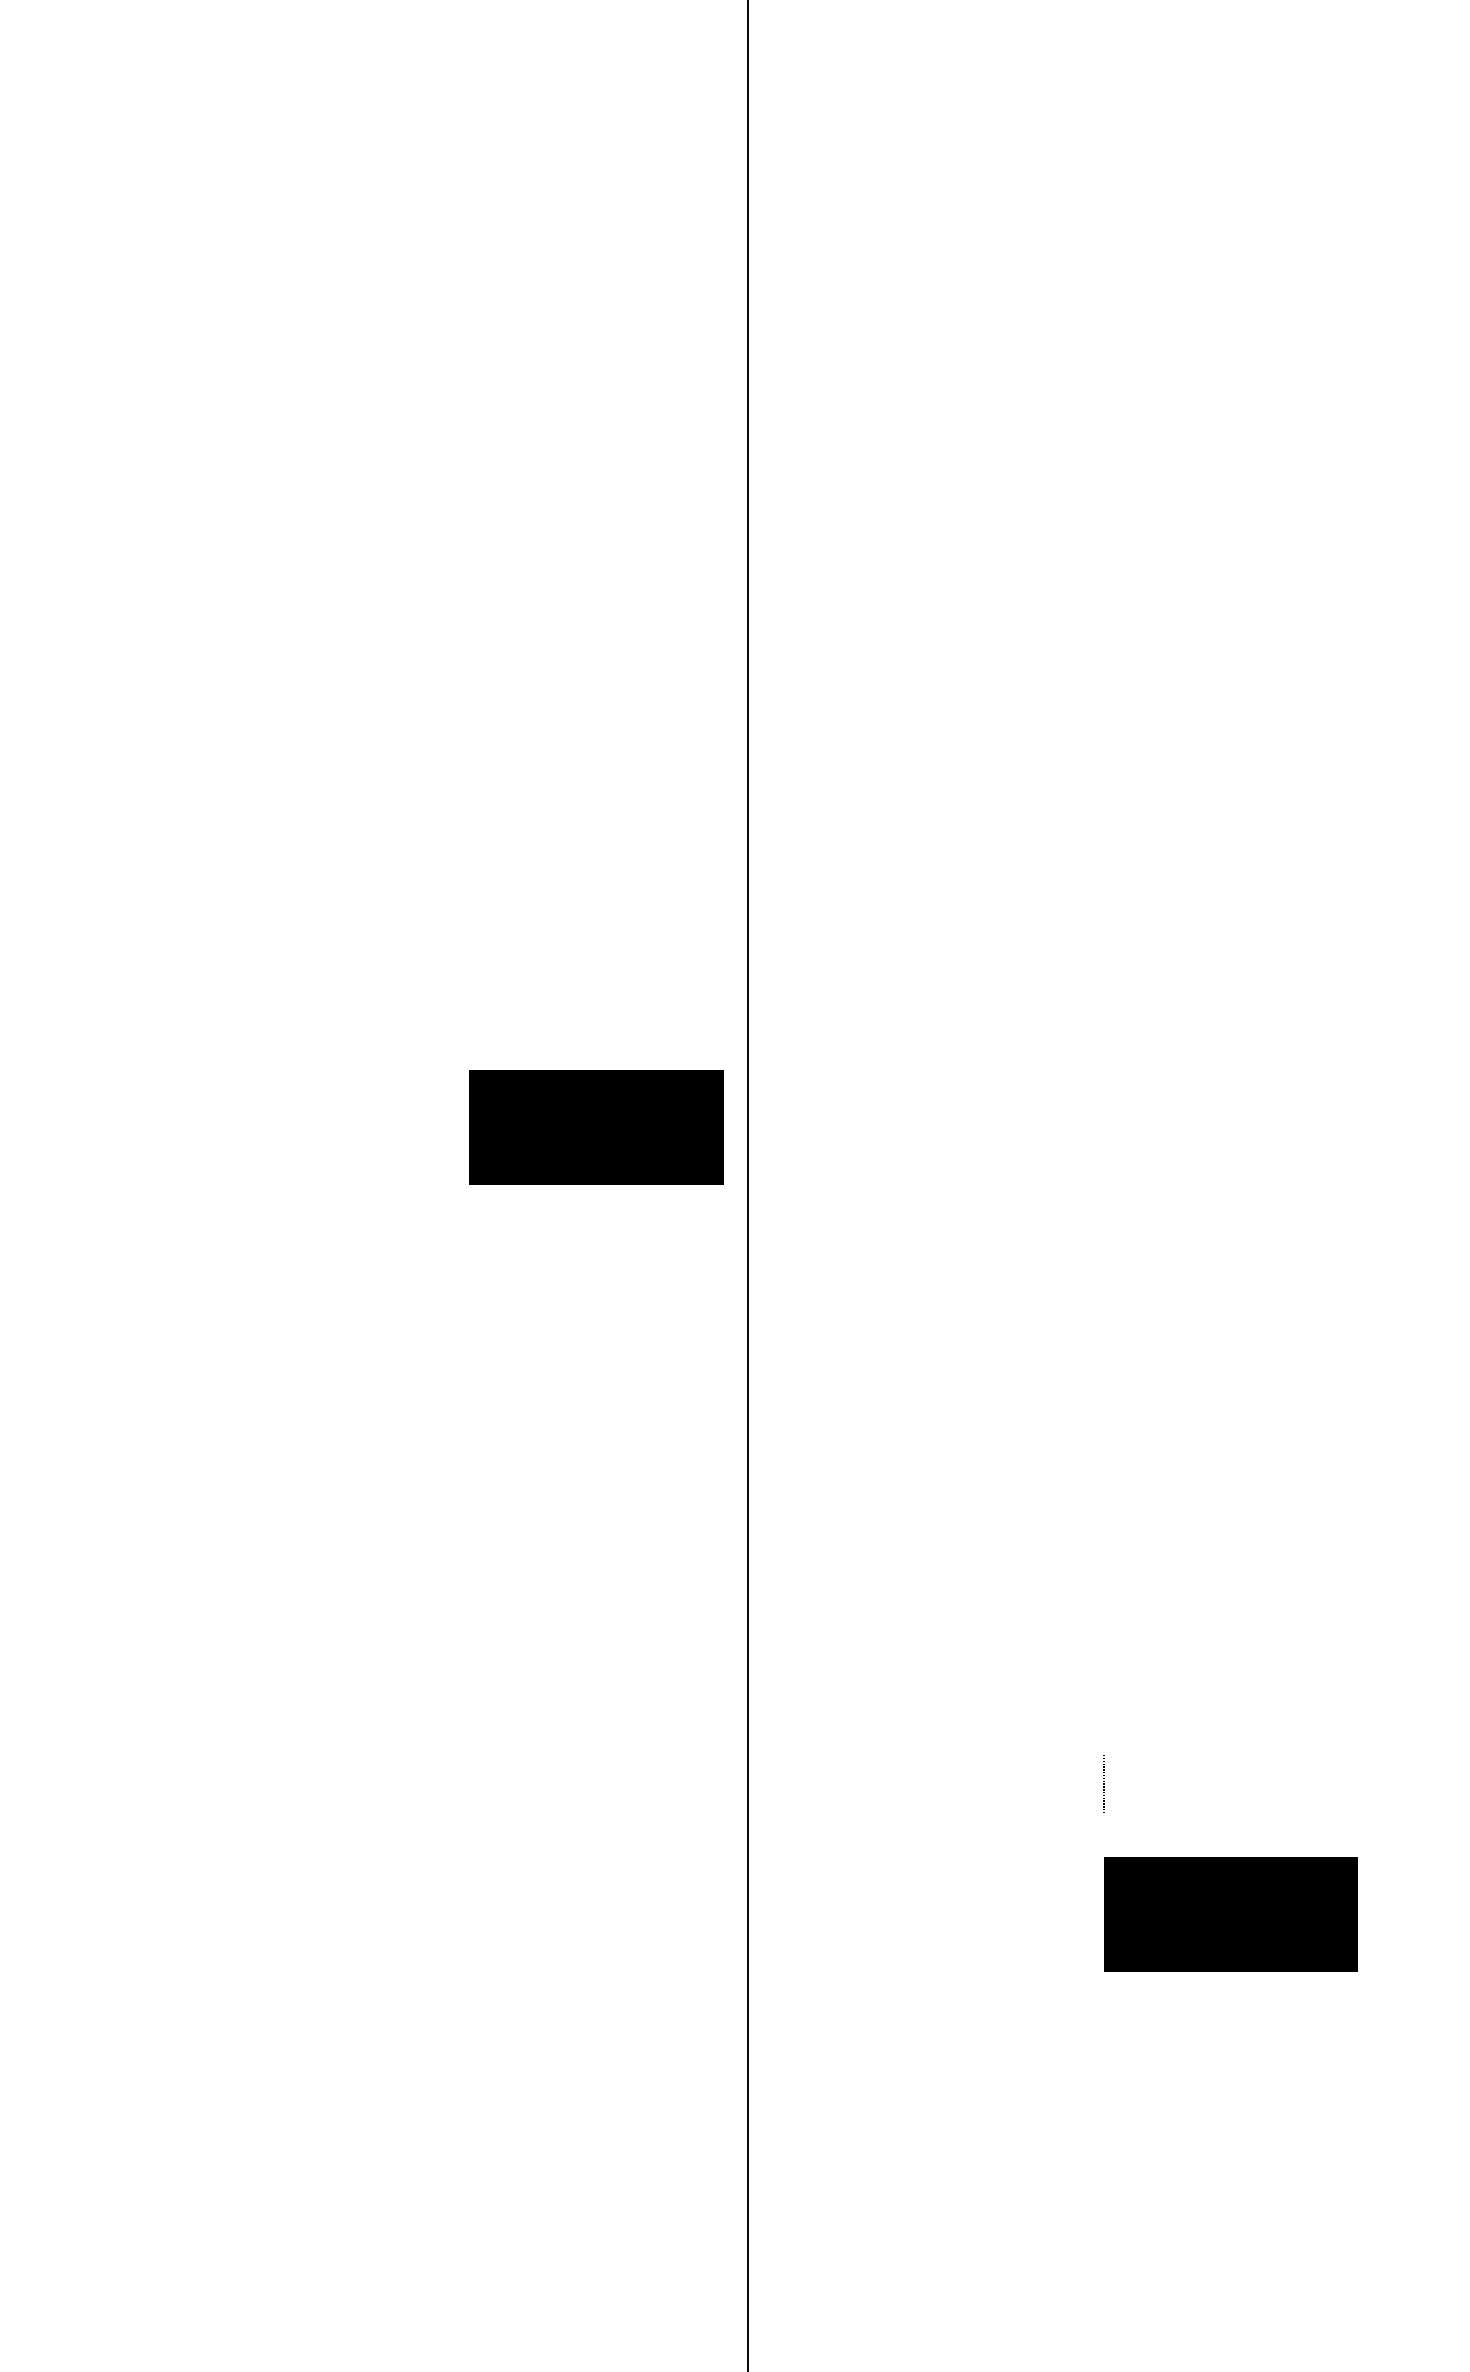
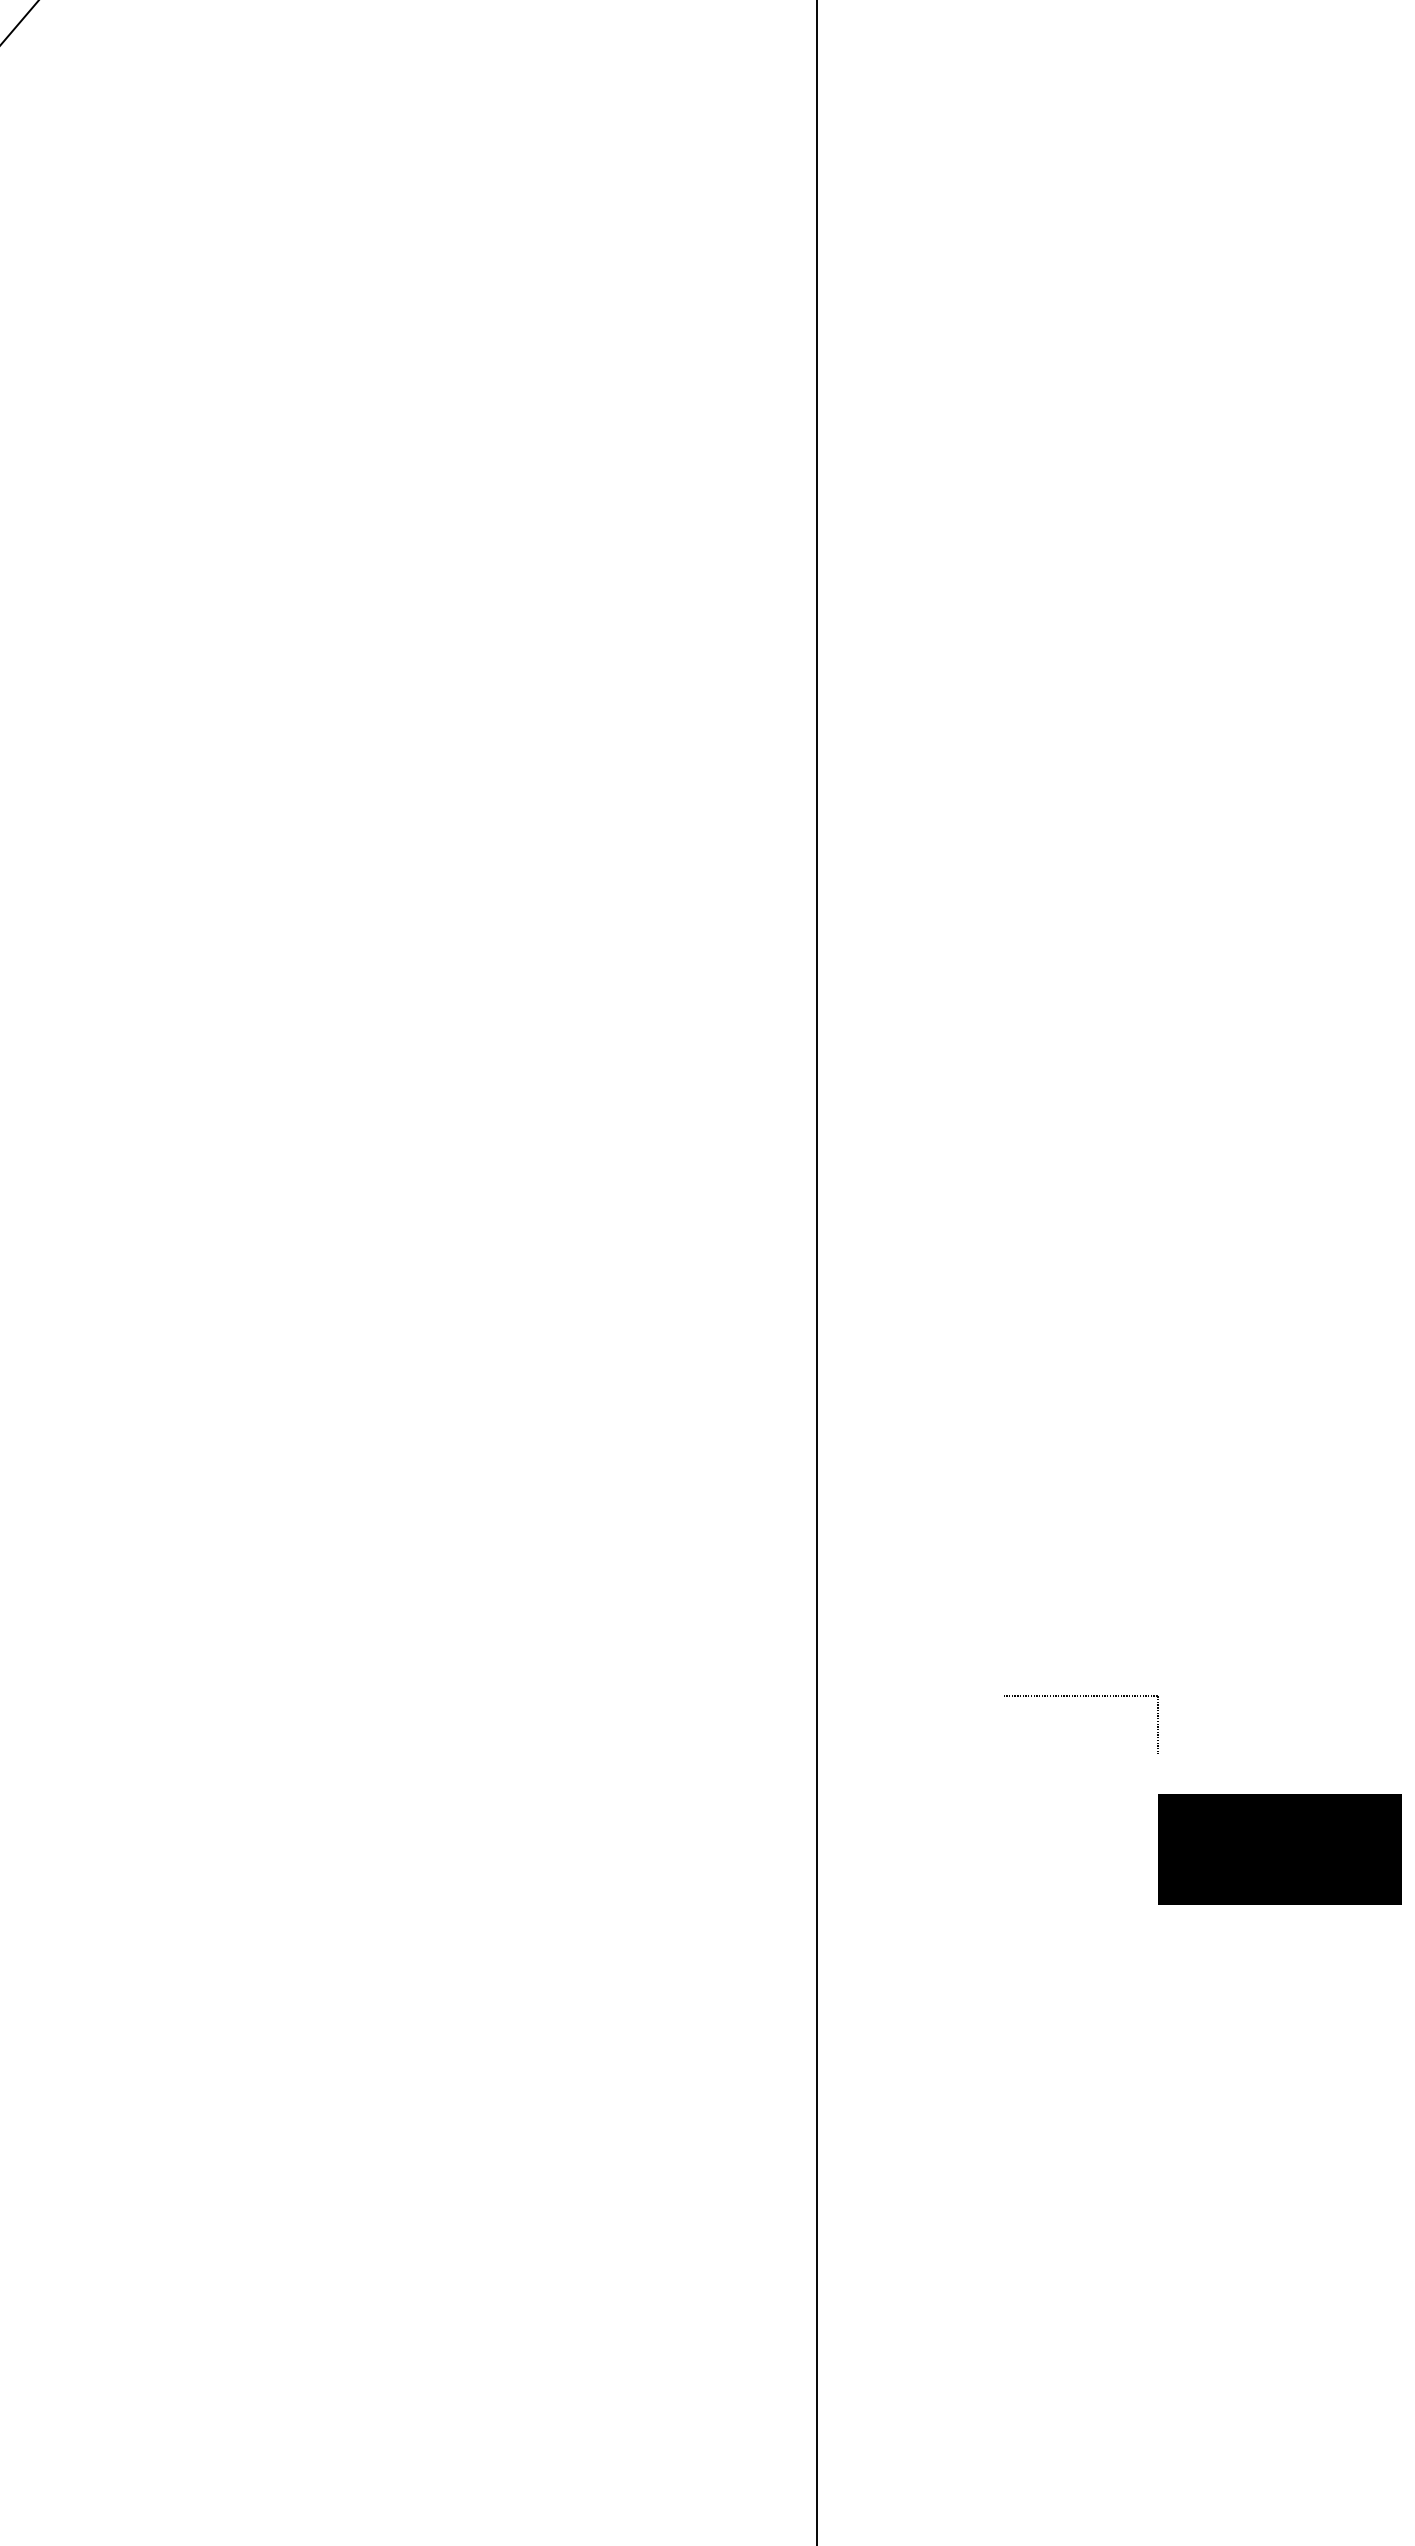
part: (596, 1127) -> (671, 1094), removed
line: (1023, 1755) -> (1080, 1696), added

